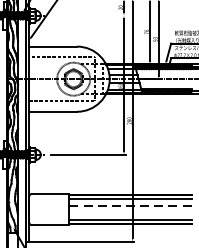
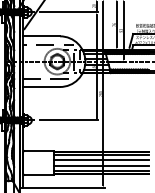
line: (87, 15) -> (68, 12), added
line: (130, 206) -> (101, 160), dashed -> solid
line: (130, 212) -> (101, 165), added

